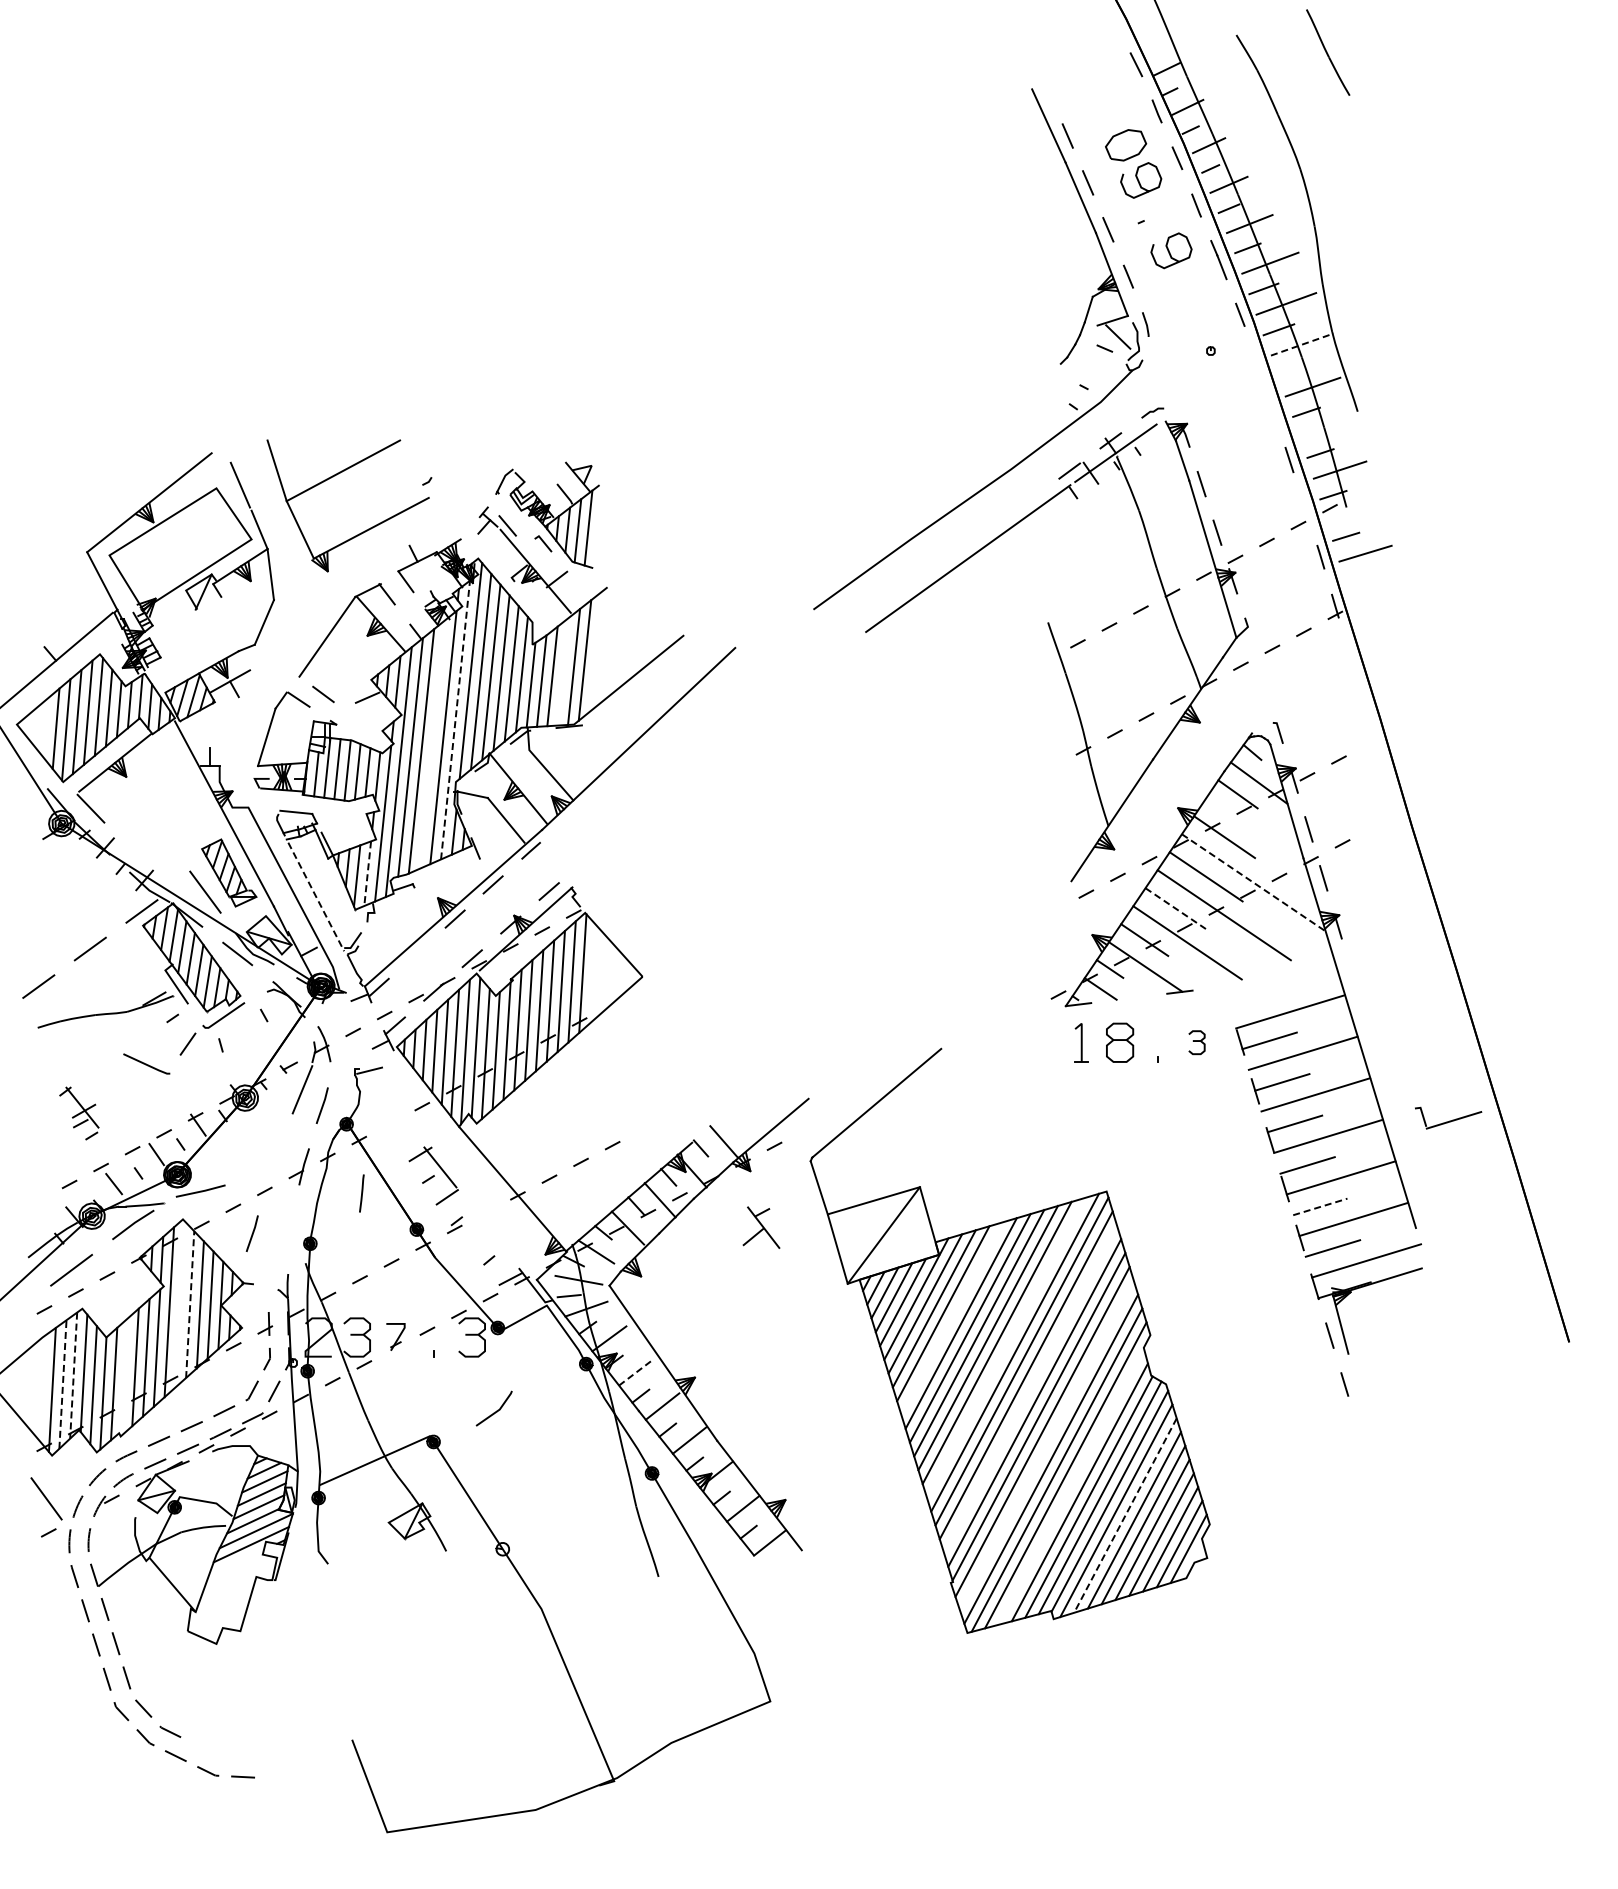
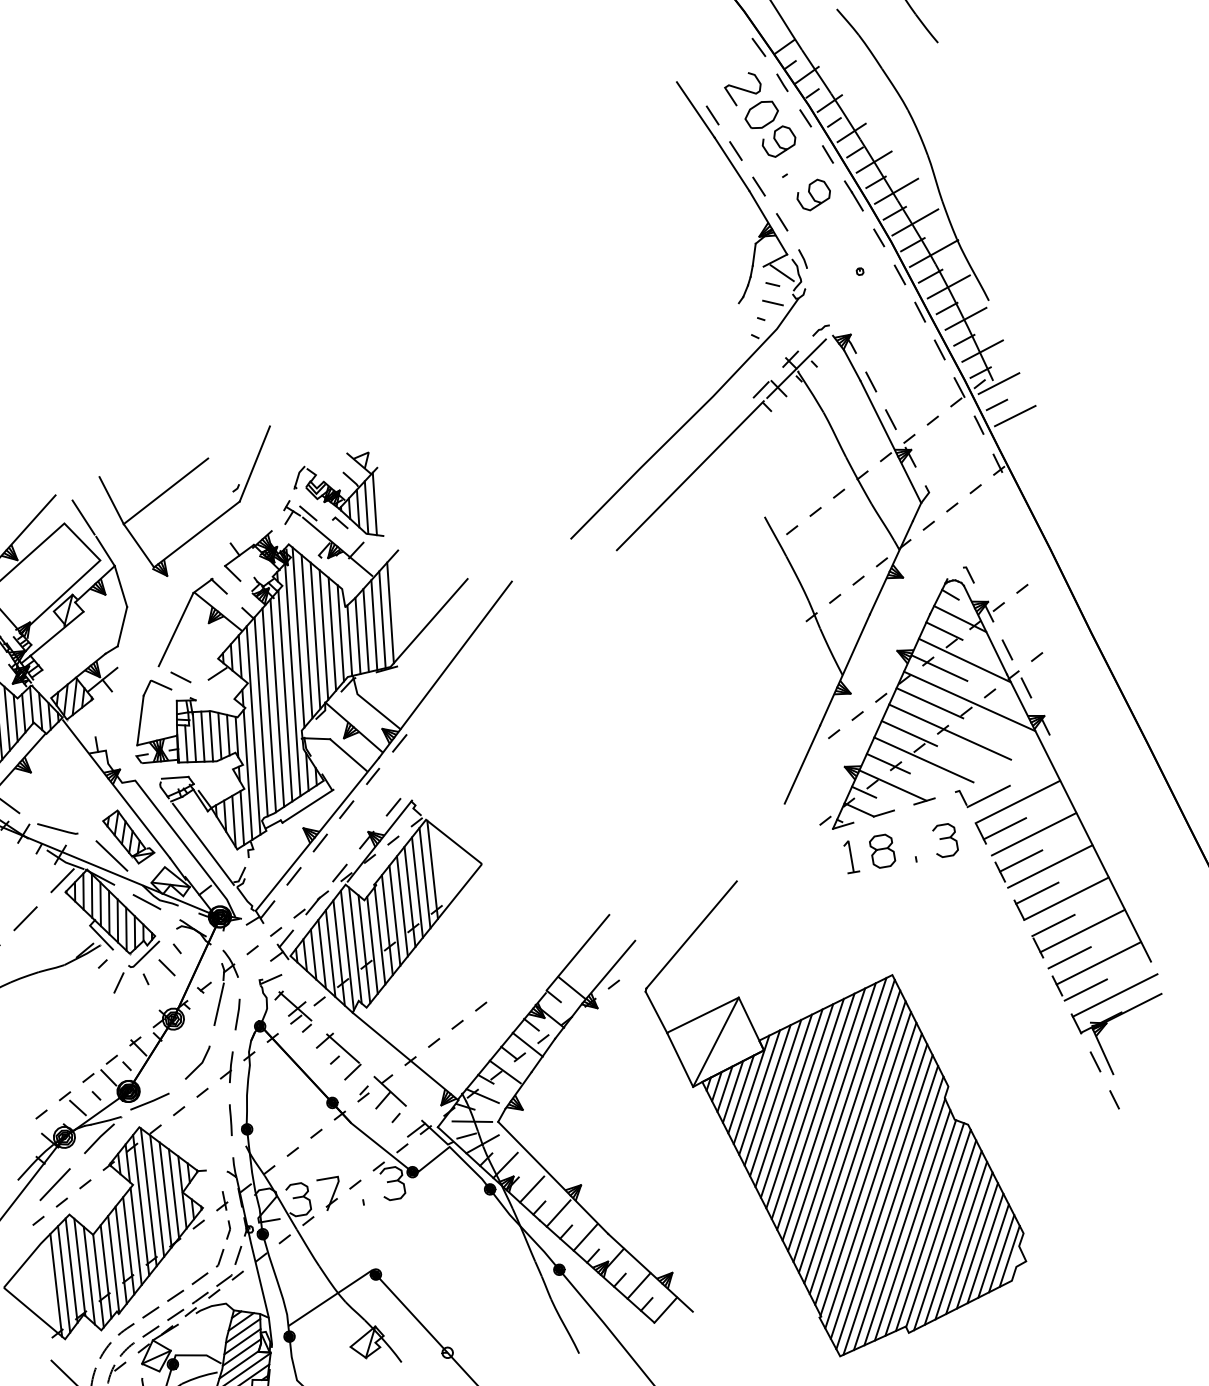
curve: (1109, 110) -> (743, 88), added
line: (1302, 344) -> (934, 253), dashed -> solid
line: (1257, 362) -> (899, 274), added
line: (1101, 370) -> (773, 302), added
line: (1293, 370) -> (930, 276), added
line: (1273, 411) -> (919, 312), added
line: (1326, 428) -> (965, 318), added
line: (453, 455) -> (254, 463), added
line: (1305, 508) -> (959, 387), added
line: (1352, 511) -> (998, 383), added
line: (185, 617) -> (57, 633), added
line: (562, 671) -> (373, 625), added
line: (455, 719) -> (292, 679), dashed -> solid
line: (432, 744) -> (277, 703), added
line: (569, 816) -> (399, 742), added
line: (1256, 833) -> (965, 660), added
line: (447, 872) -> (307, 805), added
line: (367, 874) -> (242, 818), dashed -> solid
line: (1253, 882) -> (969, 701), dashed -> solid
line: (316, 897) -> (203, 844), dashed -> solid
line: (1176, 908) -> (910, 733), dashed -> solid
line: (1042, 923) -> (802, 764), added
line: (416, 952) -> (293, 875), added
line: (1128, 997) -> (883, 812), added
line: (247, 1035) -> (166, 967), added
part: (1196, 1042) -> (945, 840), size x1.67
line: (146, 1063) -> (57, 828), moved
line: (738, 1100) -> (577, 952), added
part: (79, 1113) -> (293, 1011), moved
part: (1448, 1117) -> (983, 794), moved
line: (361, 1193) -> (230, 1120), moved
line: (1320, 1206) -> (1069, 957), dashed -> solid
part: (761, 1227) -> (388, 1091), moved
line: (252, 1233) -> (198, 1129), removed
line: (179, 1304) -> (148, 1197), added
line: (190, 1304) -> (157, 1195), dashed -> solid
line: (952, 1318) -> (783, 1100), added
part: (395, 1336) -> (329, 1193), size x1.43
line: (1005, 1347) -> (831, 1117), added
line: (636, 1372) -> (532, 1189), dashed -> solid
line: (73, 1376) -> (71, 1271), dashed -> solid
line: (124, 1376) -> (113, 1264), added
line: (62, 1384) -> (63, 1279), dashed -> solid
line: (1030, 1389) -> (857, 1147), added
line: (496, 1410) -> (199, 1063), moved
line: (1046, 1445) -> (878, 1191), added
line: (1071, 1486) -> (904, 1221), added
line: (1125, 1515) -> (953, 1237), dashed -> solid

